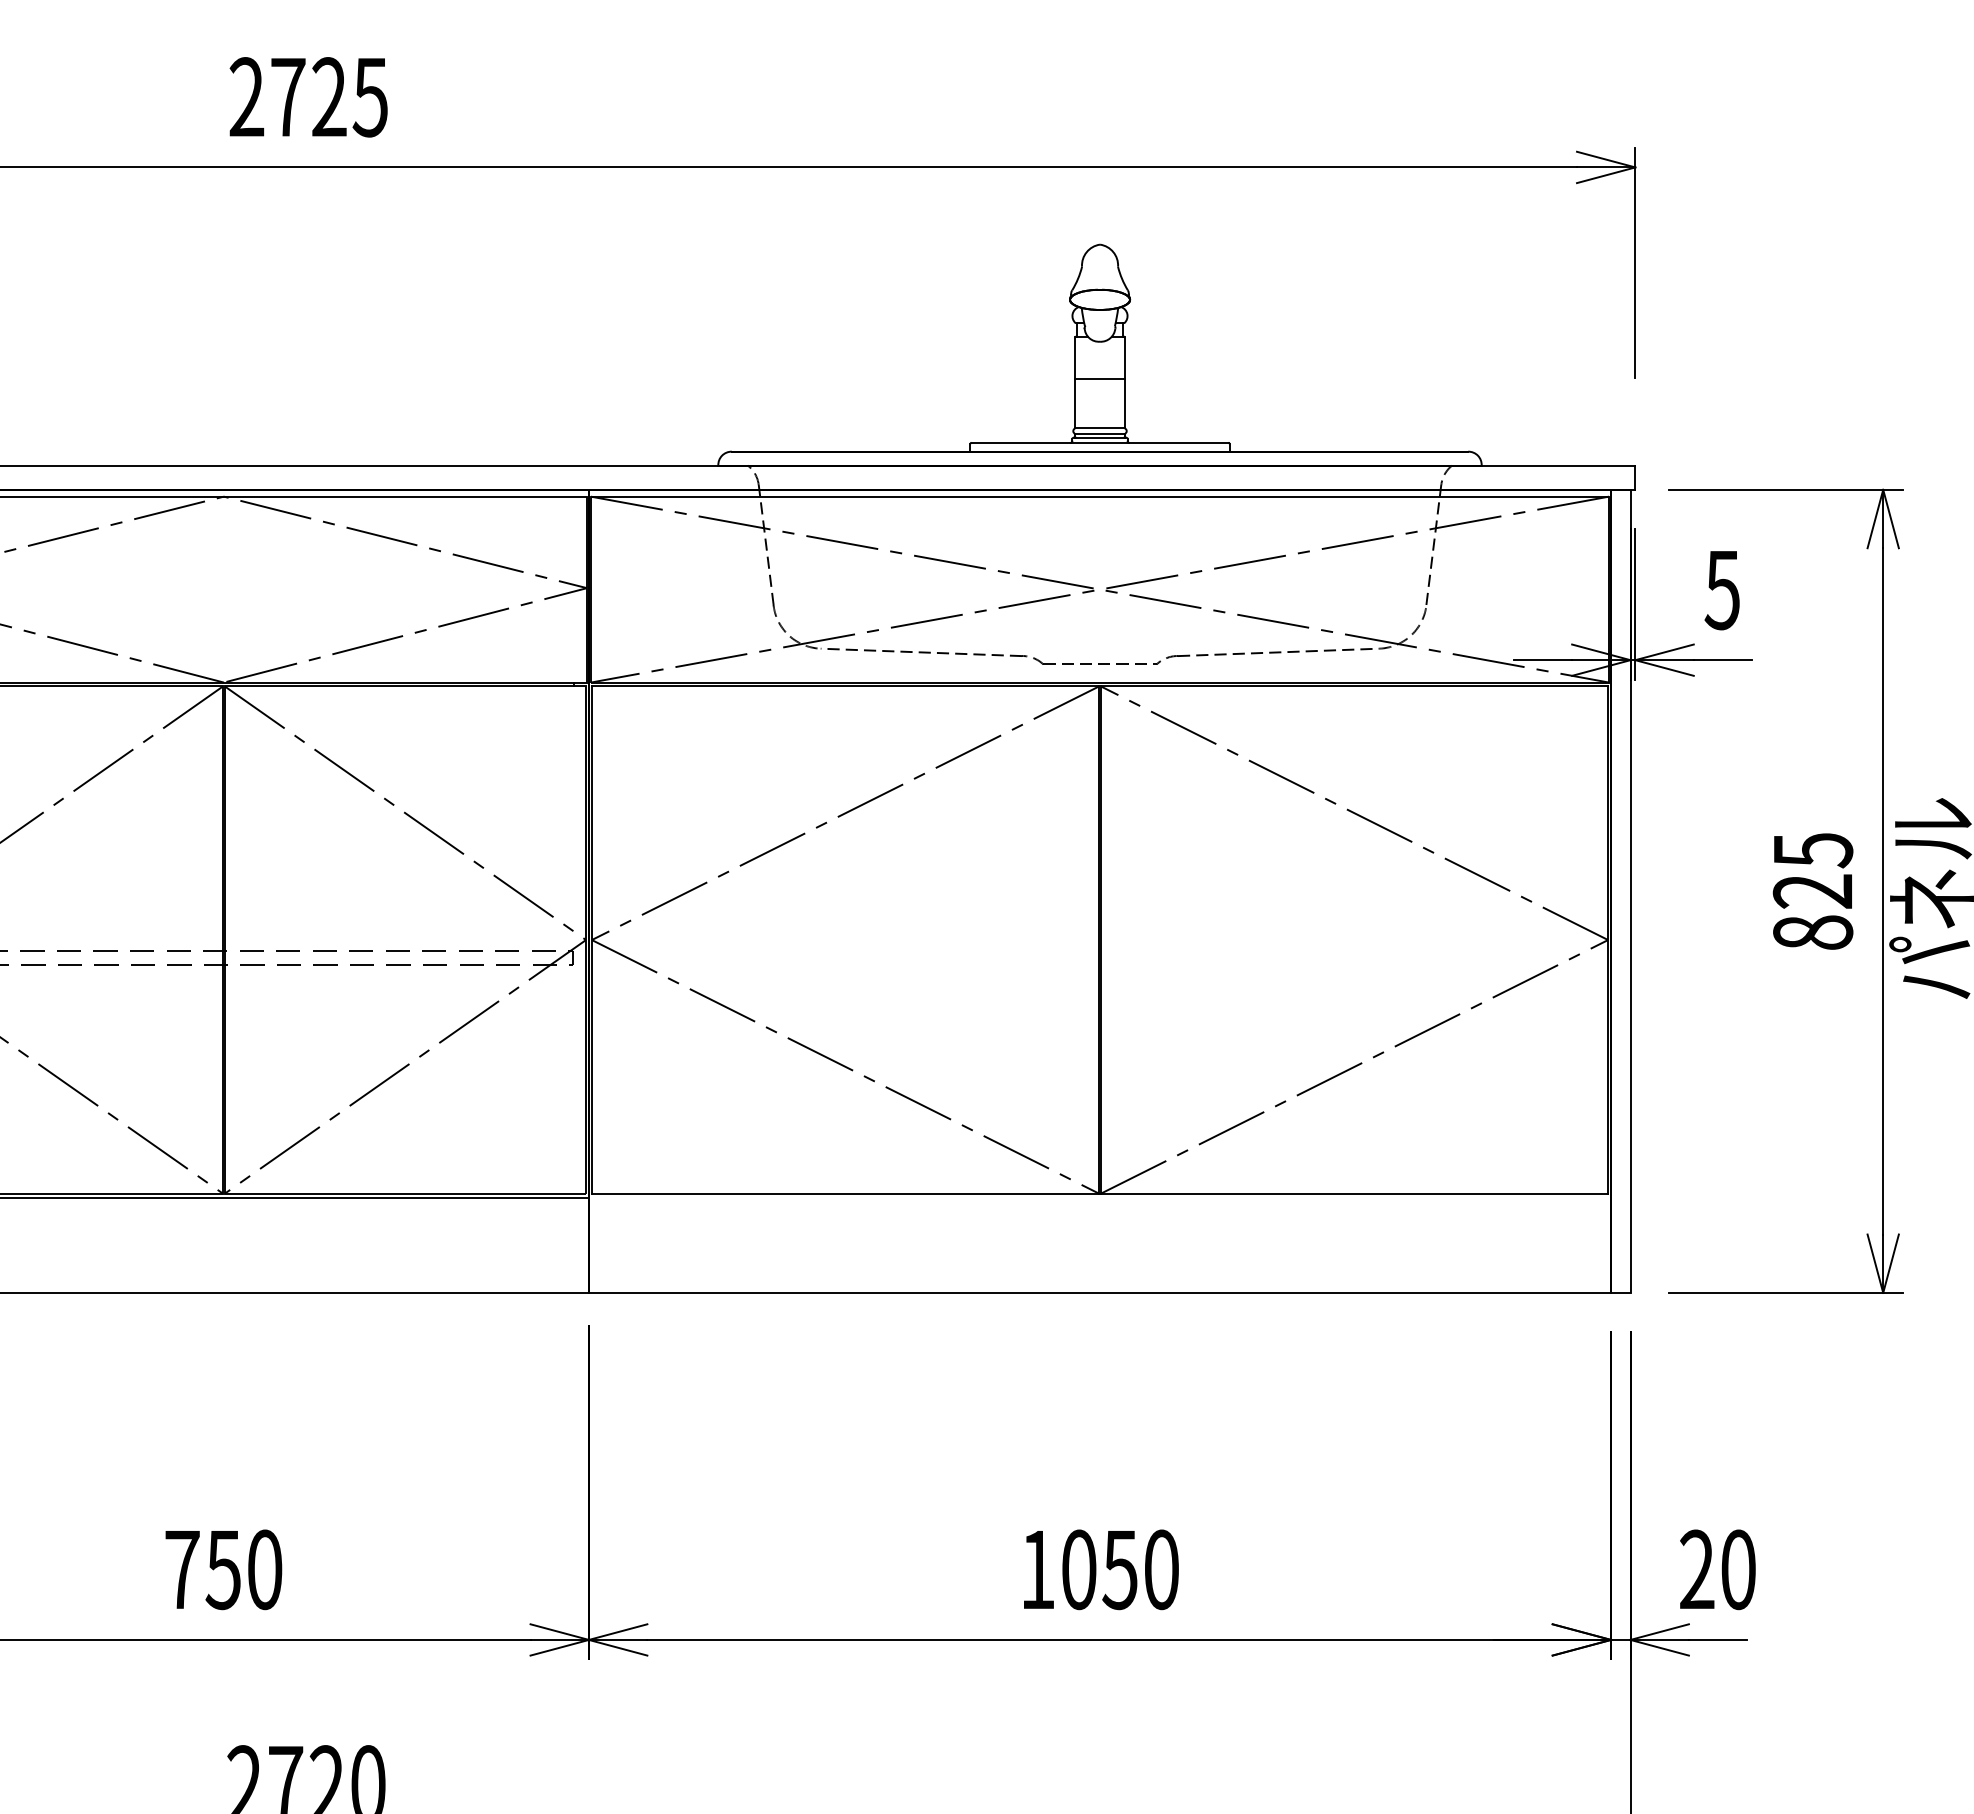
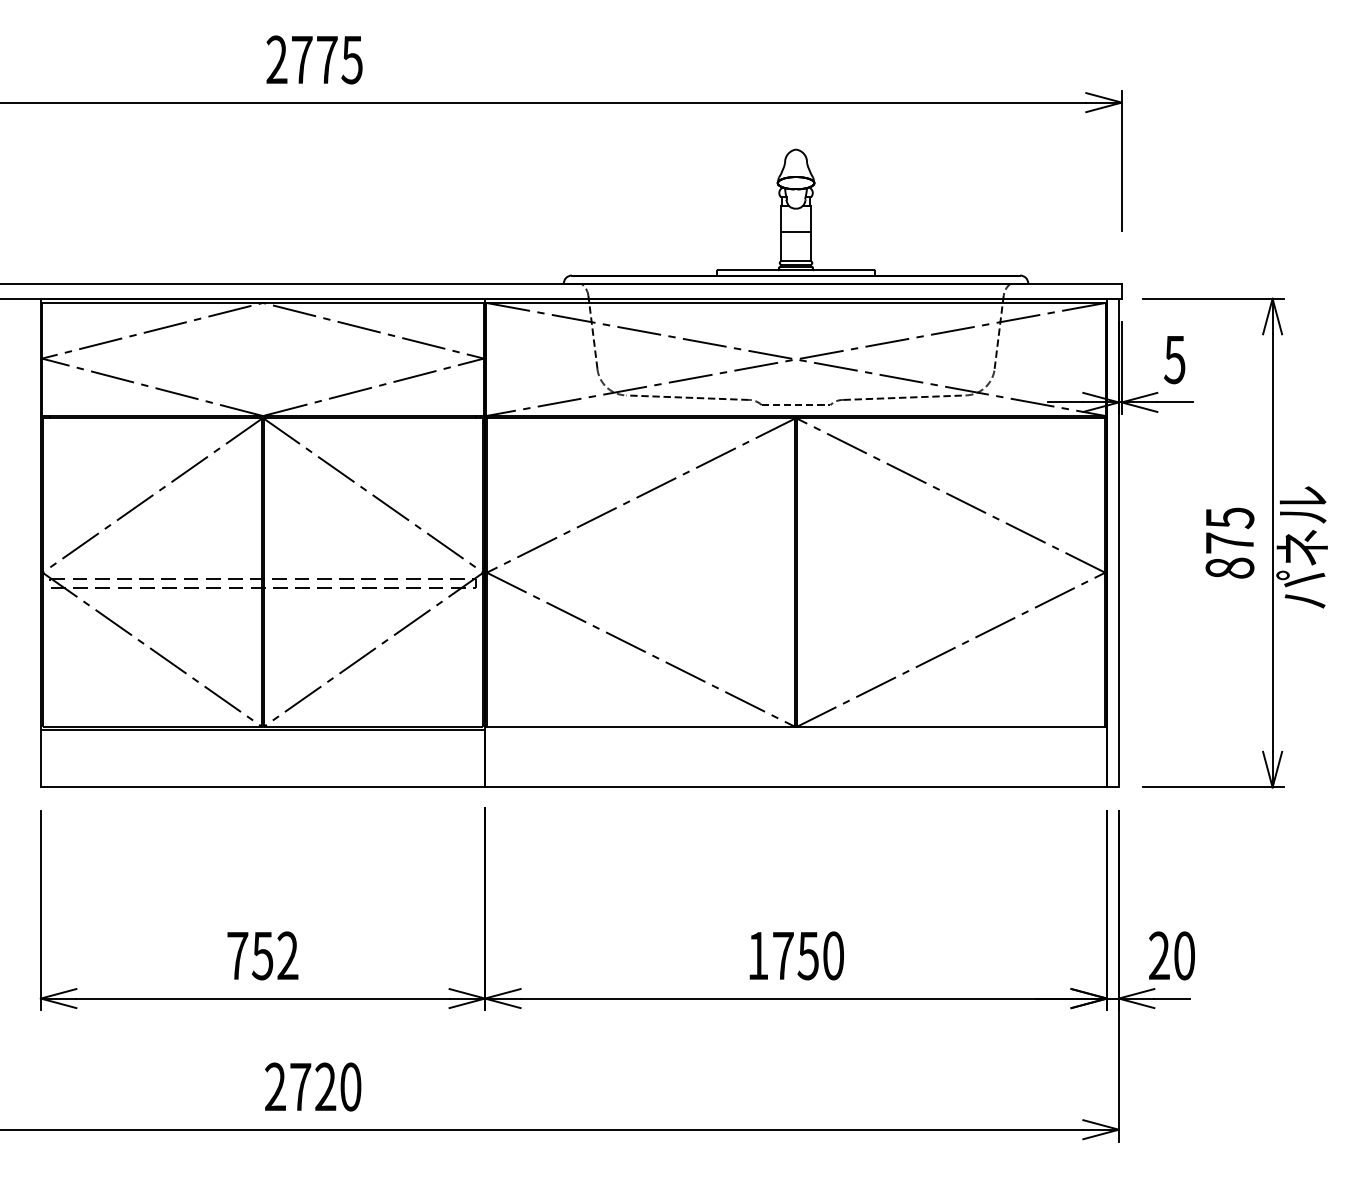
text: (328, 96) -> (326, 59), 2725 -> 2775
text: (1812, 890) -> (1229, 542), 825 -> 875
text: (264, 1569) -> (287, 955), 750 -> 752
text: (1079, 1569) -> (783, 955), 1050 -> 1750

